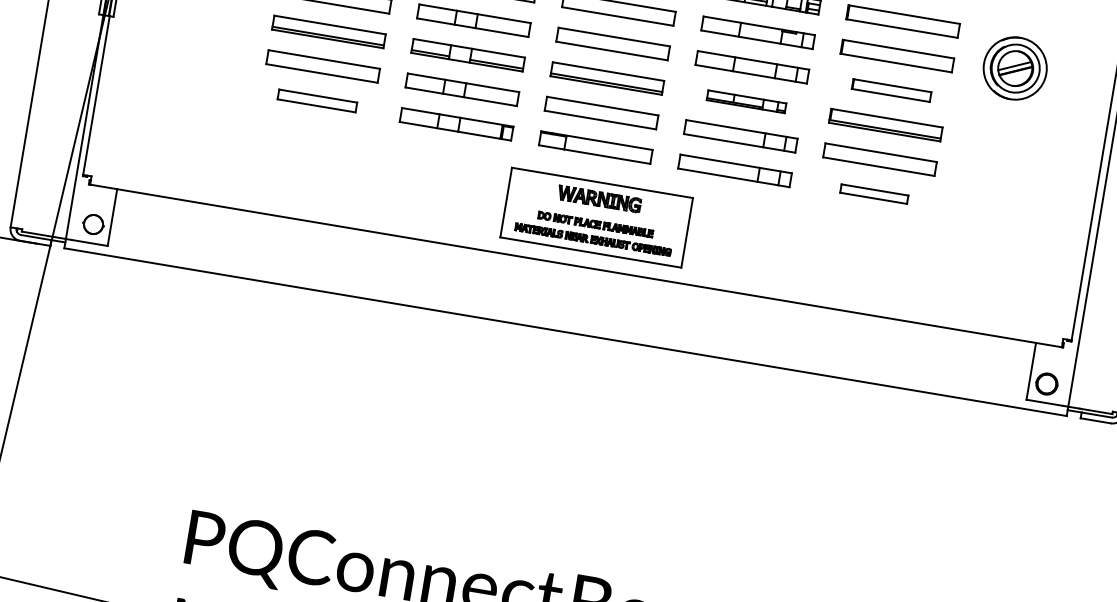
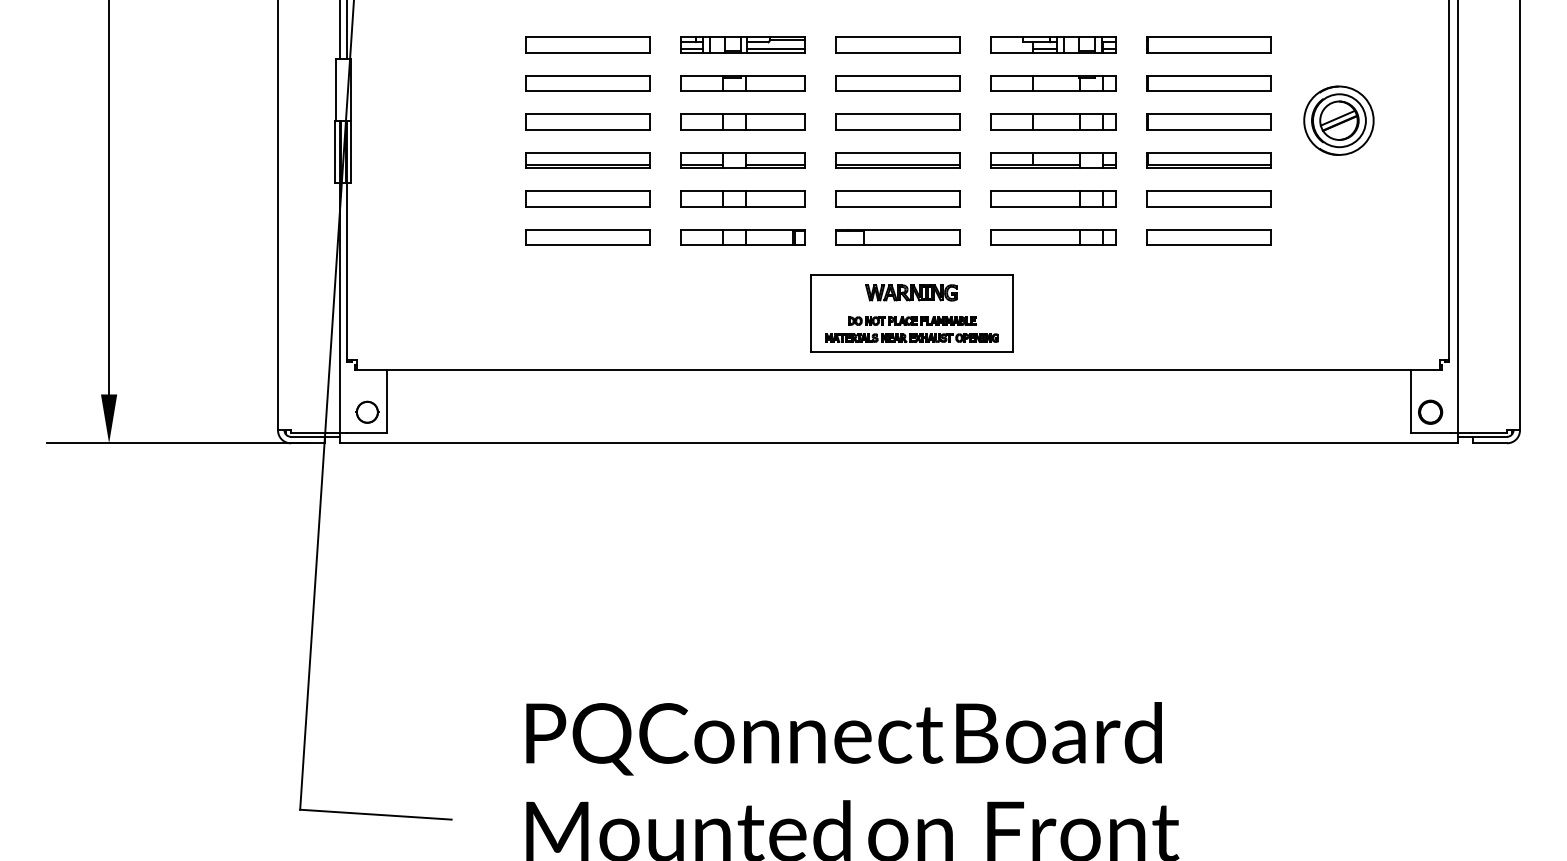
part: (1014, 68) -> (1338, 120), moved
part: (891, 89) -> (1208, 121), size x1.43
part: (317, 100) -> (587, 237), size x1.43
part: (746, 101) -> (1053, 160), size x1.43
part: (873, 194) -> (1208, 237), size x1.67

